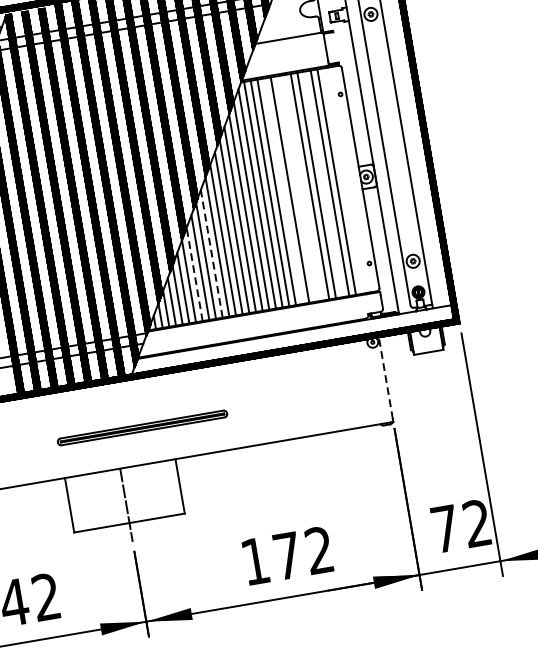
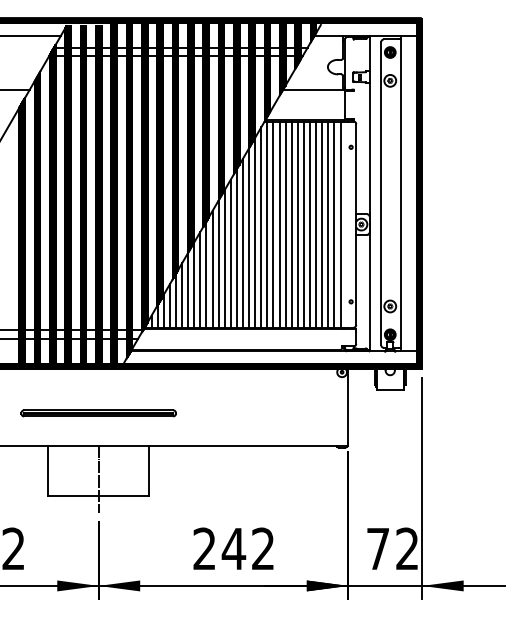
line: (343, 180) -> (340, 224), added
line: (323, 184) -> (322, 224), added
line: (302, 187) -> (303, 224), added
line: (296, 188) -> (297, 224), added
line: (283, 191) -> (285, 224), added
line: (211, 253) -> (212, 268), dashed -> solid
line: (195, 274) -> (194, 285), dashed -> solid
line: (386, 377) -> (348, 405), dashed -> solid
part: (142, 428) -> (98, 413), moved
text: (271, 558) -> (219, 548), 172 -> 242

